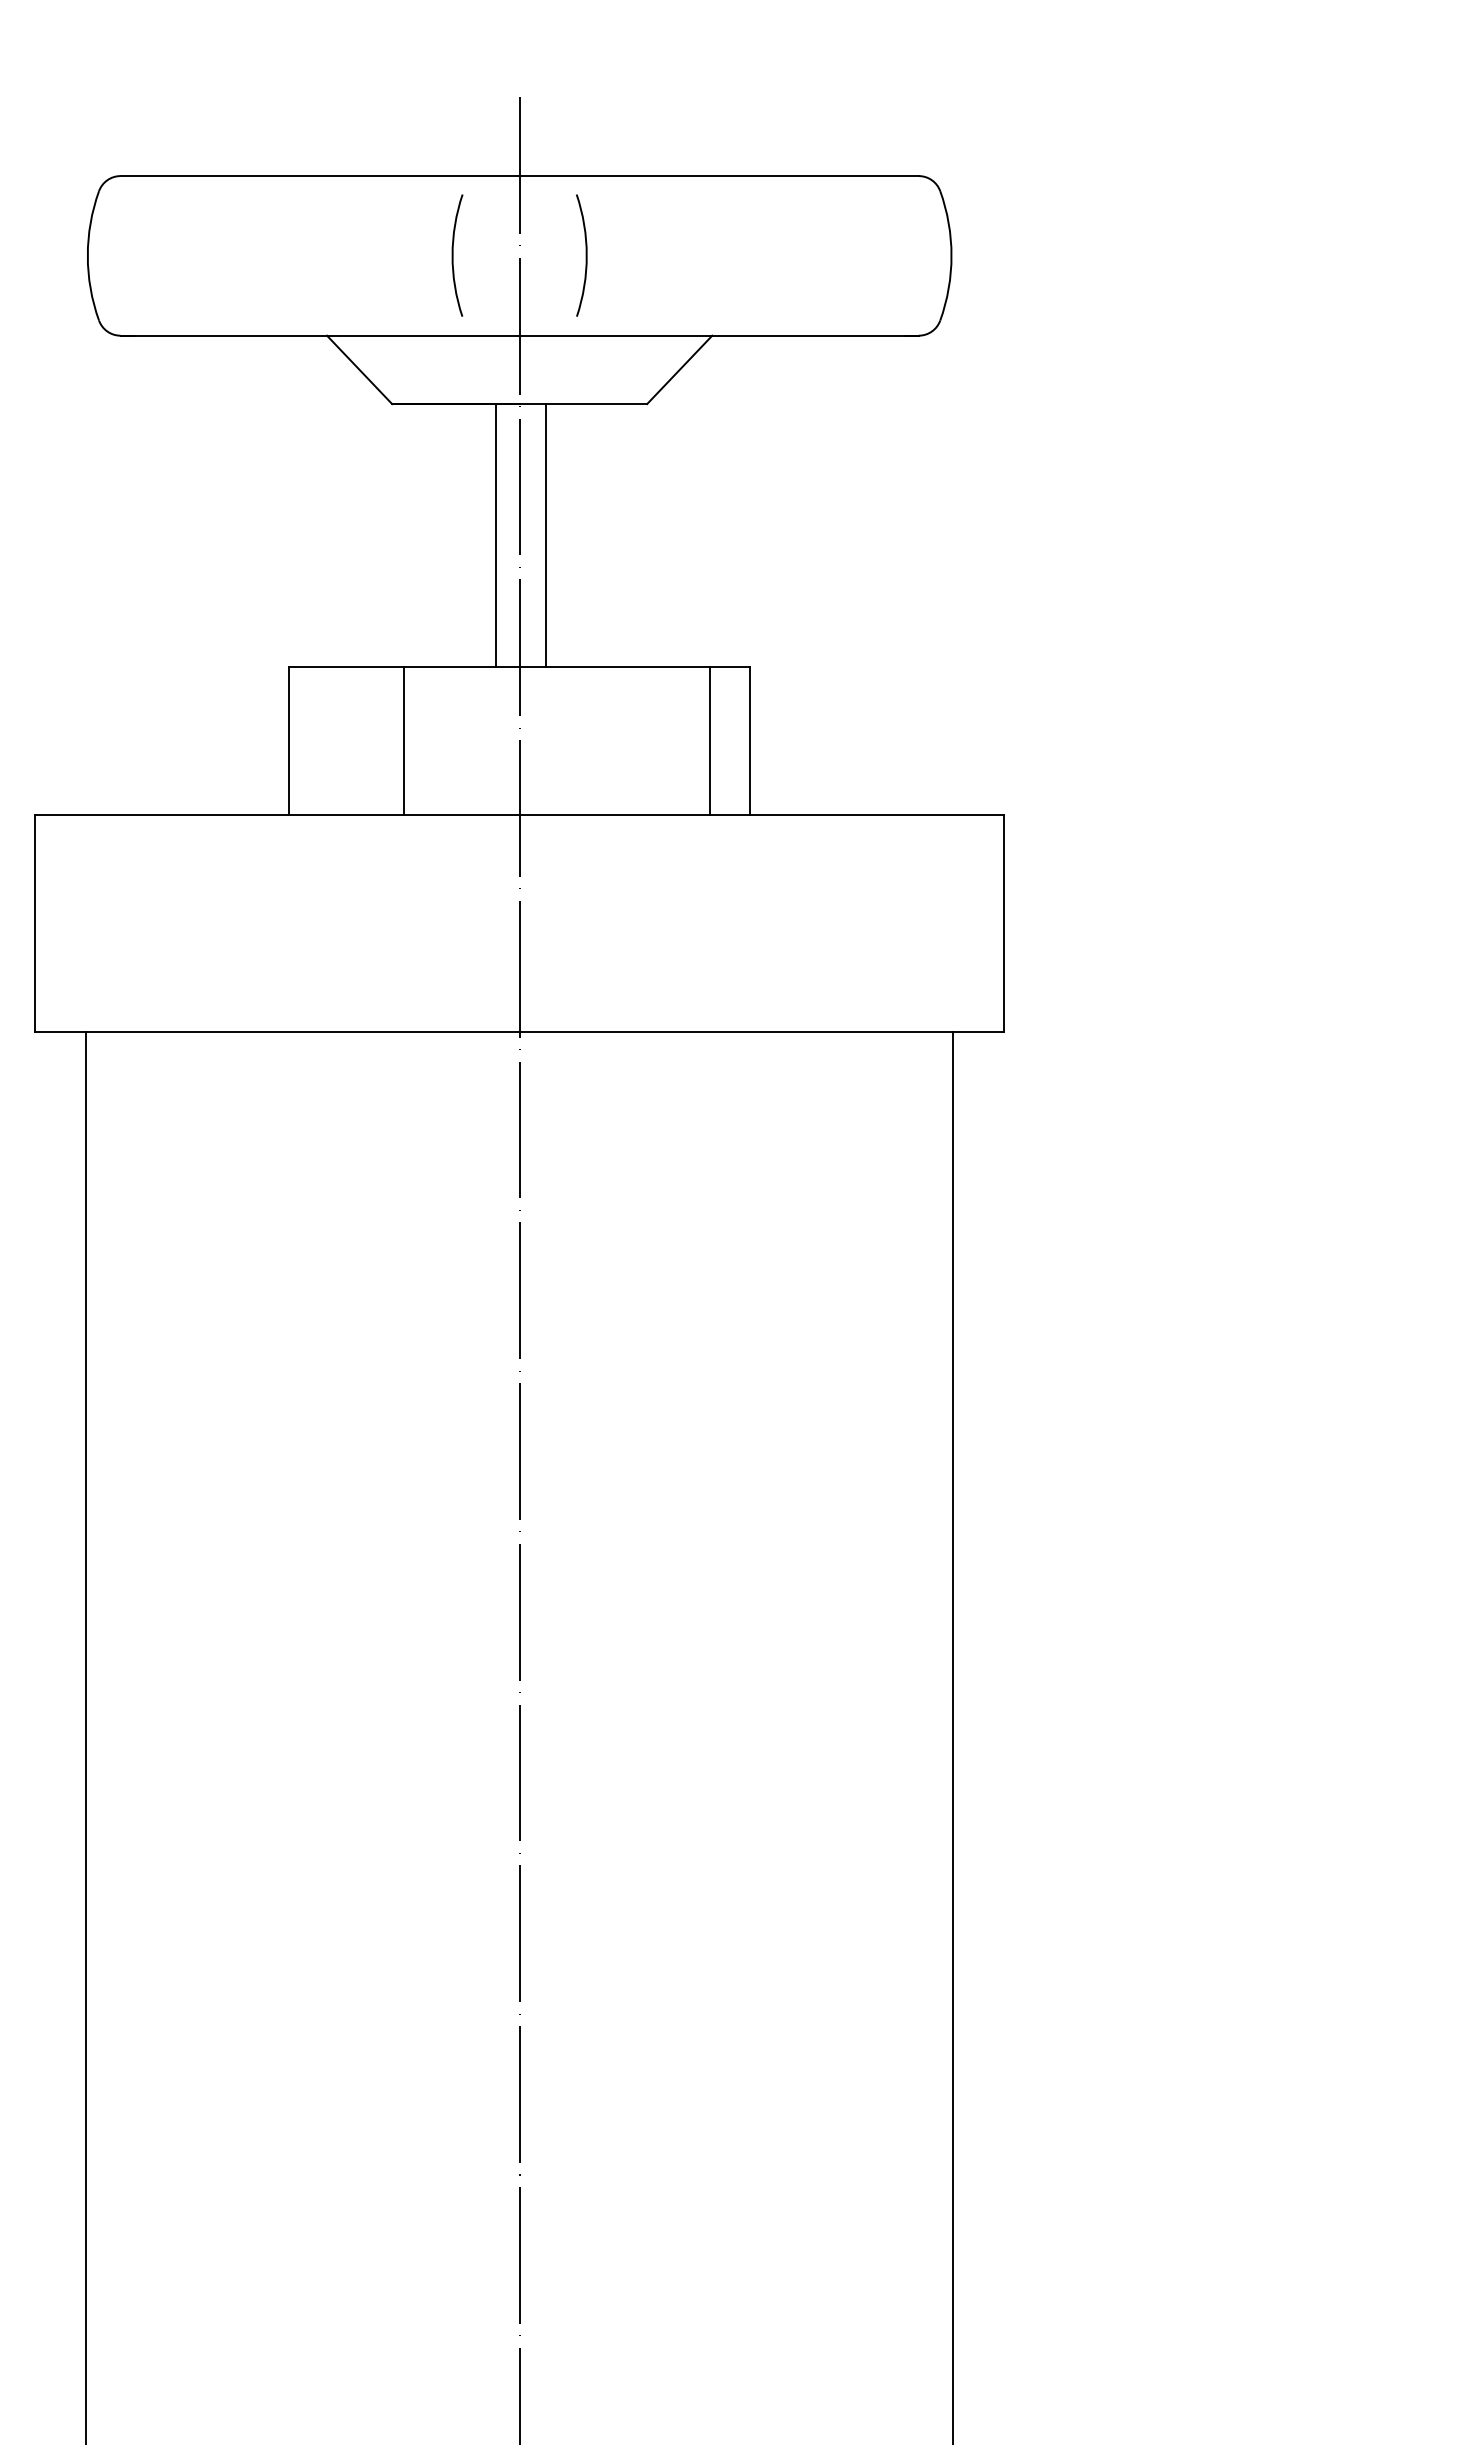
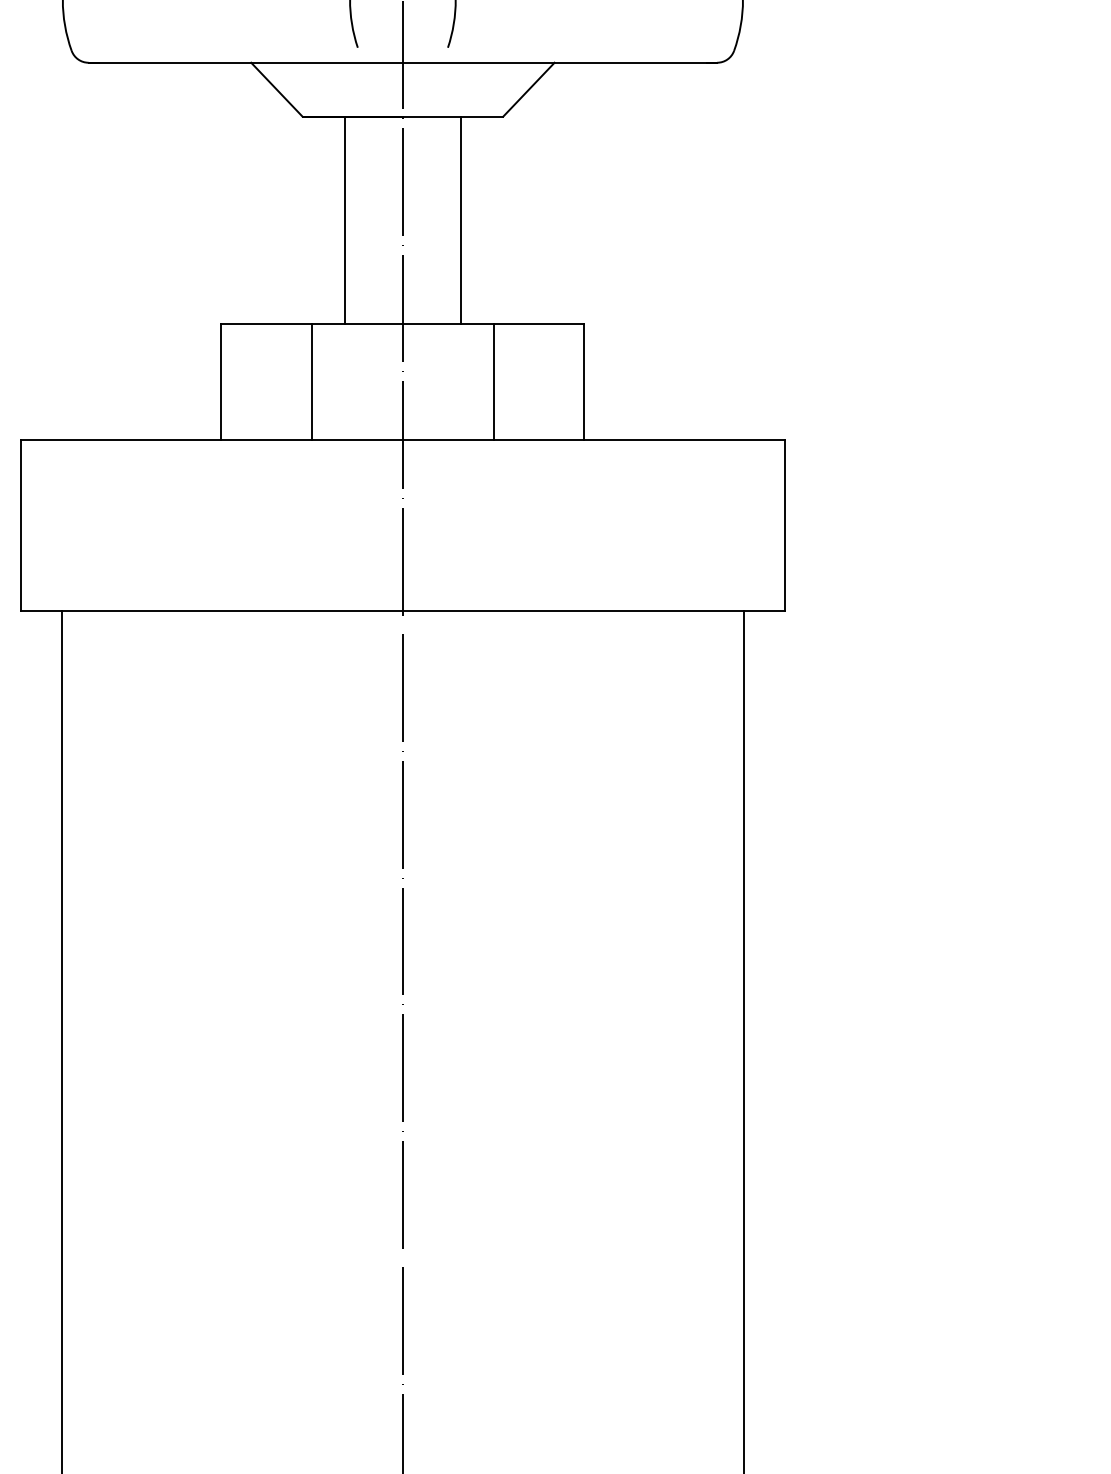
line: (495, 535) -> (344, 220), moved
line: (545, 535) -> (461, 220), moved
line: (709, 741) -> (493, 382), moved

